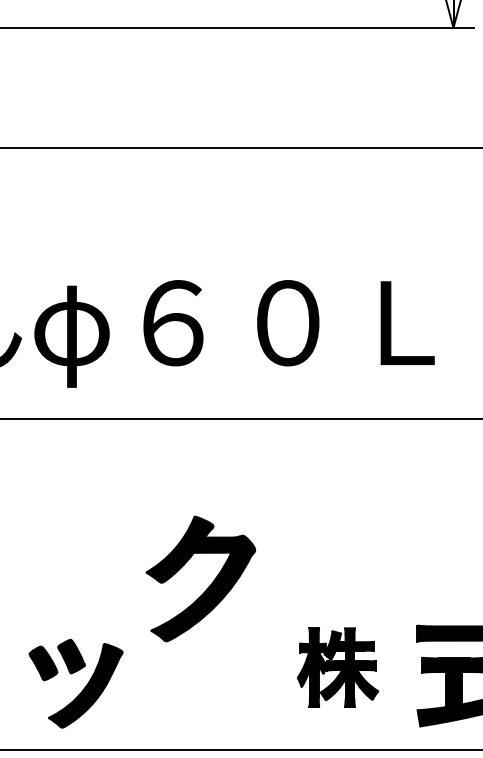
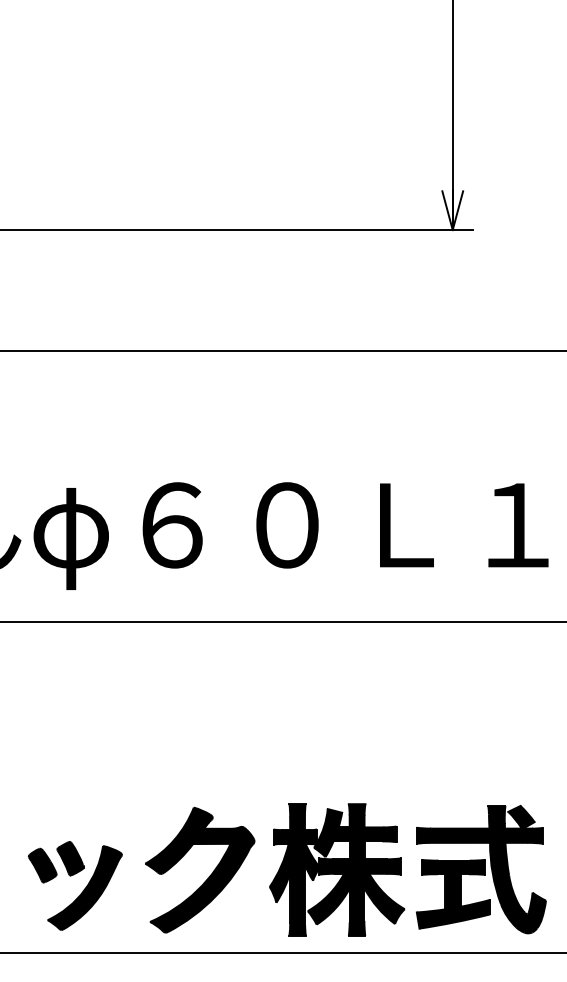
part: (209, 585) -> (208, 876), moved
part: (338, 667) -> (337, 869), size x1.67

